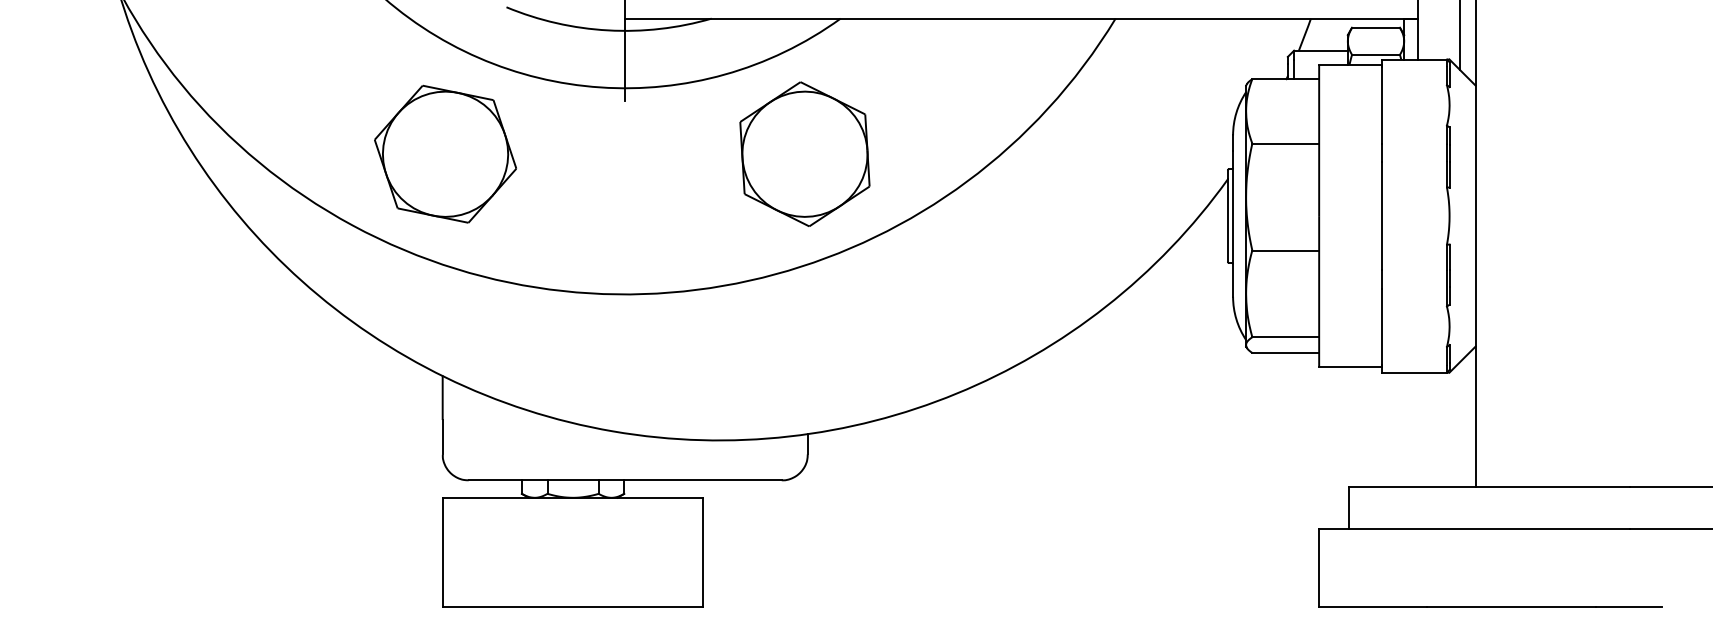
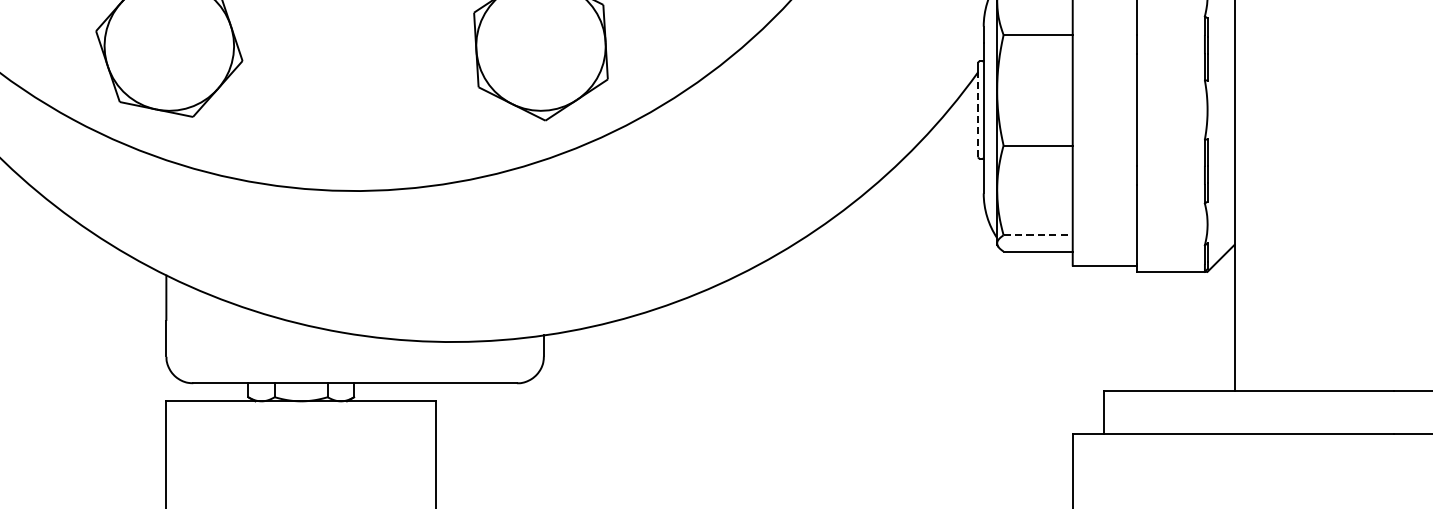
line: (1227, 220) -> (977, 114), solid -> dashed
line: (1286, 337) -> (1038, 235), solid -> dashed

